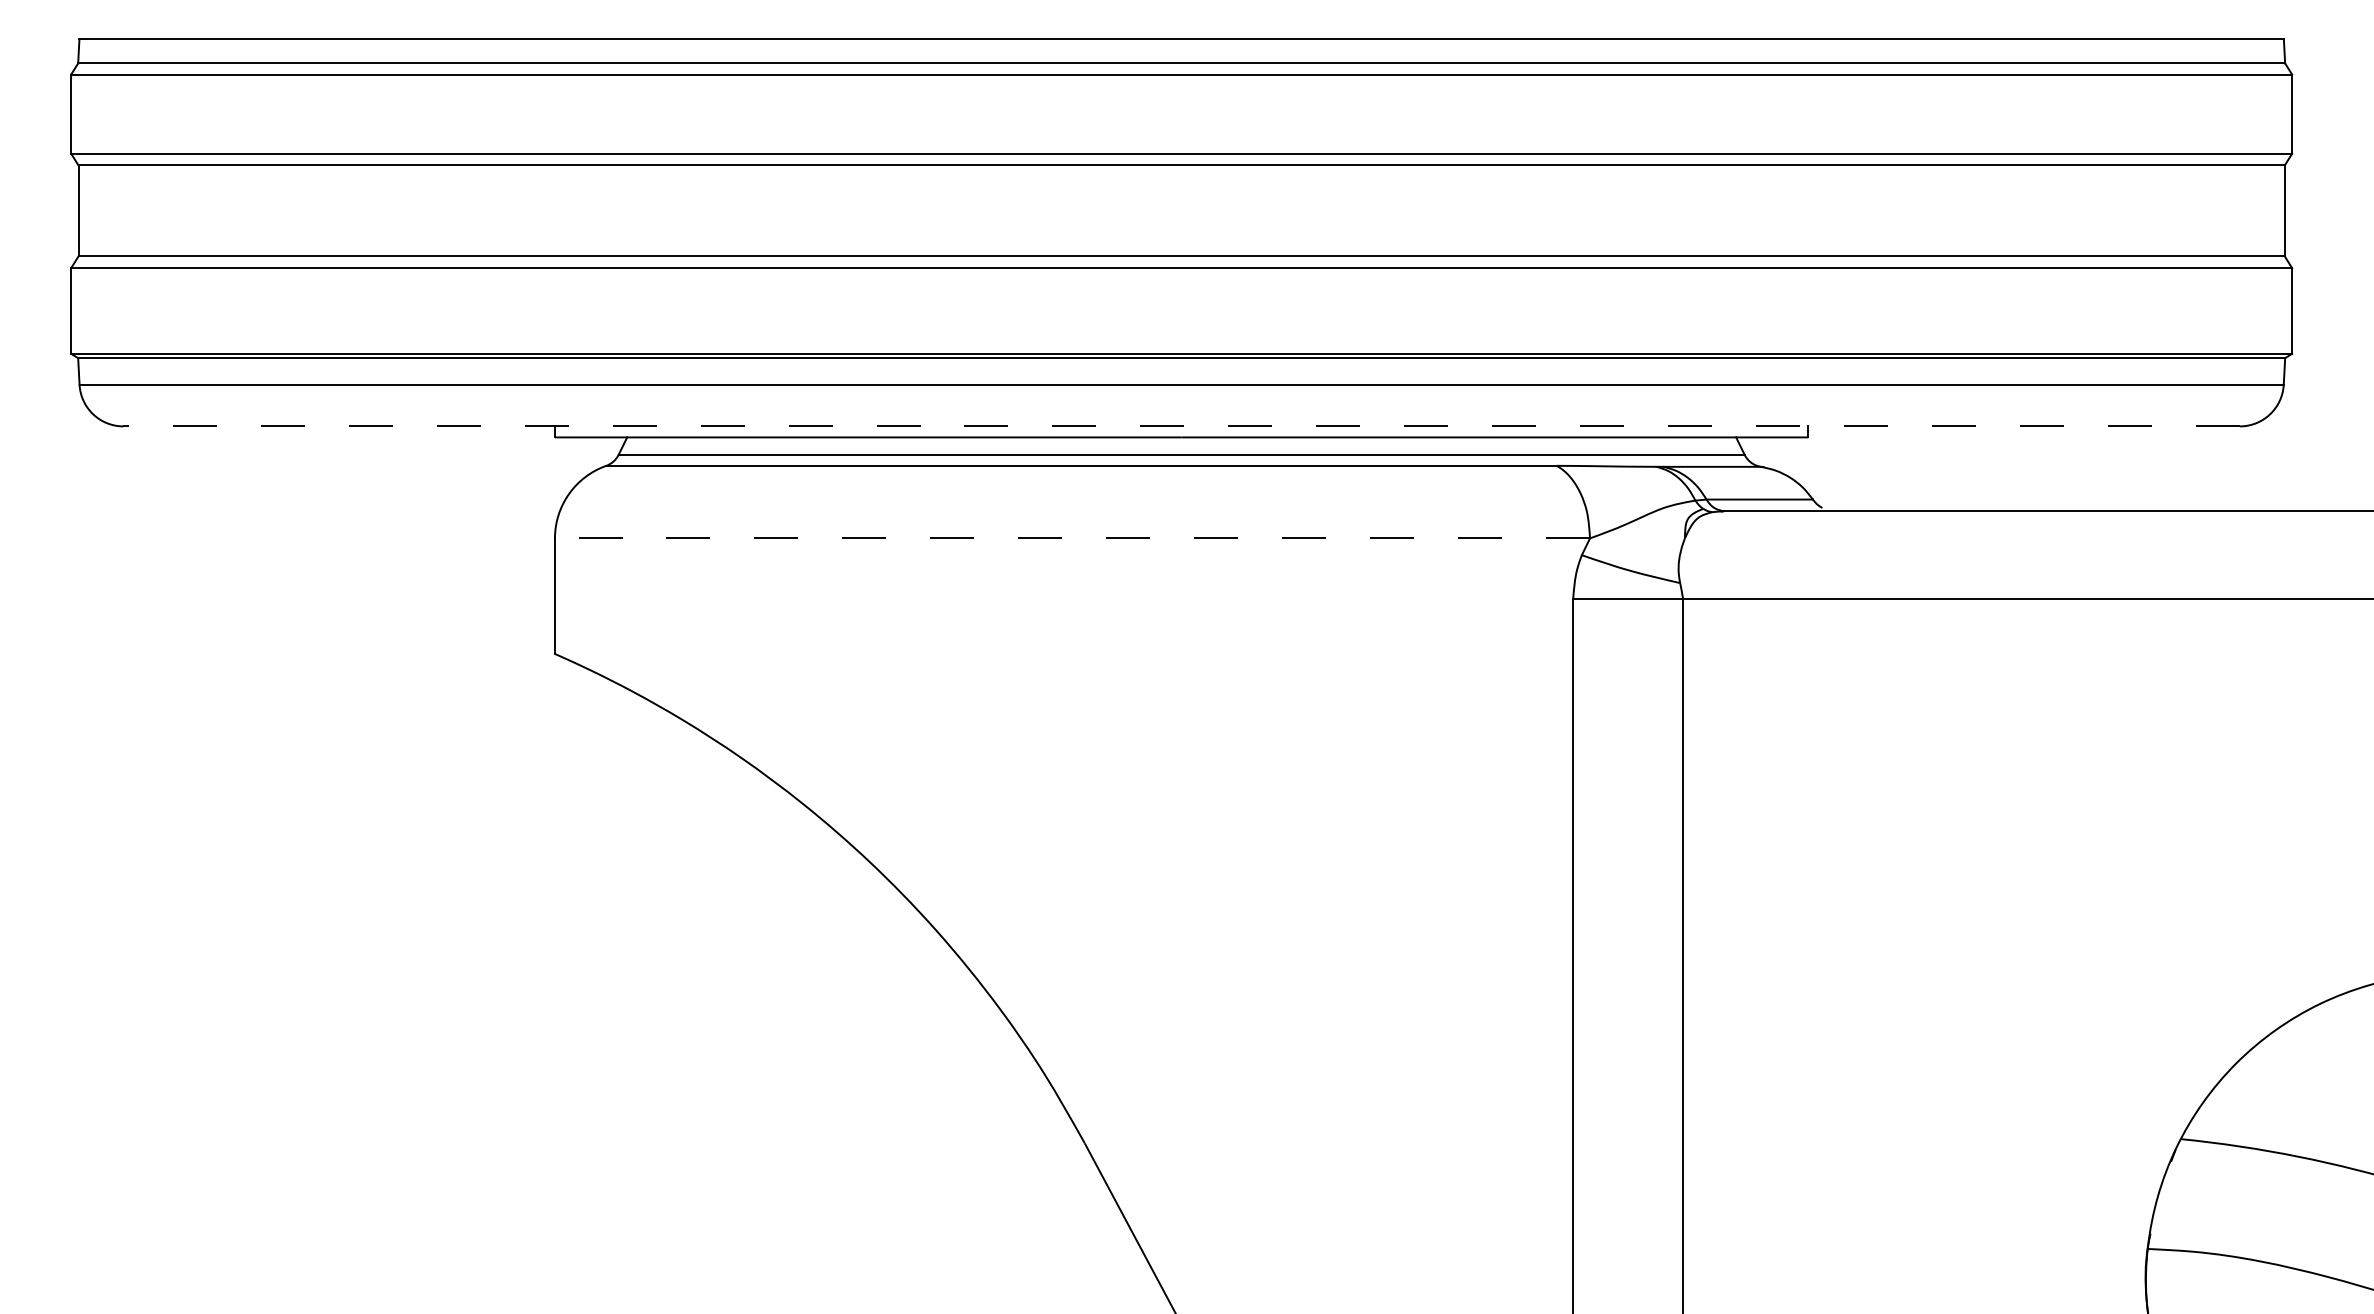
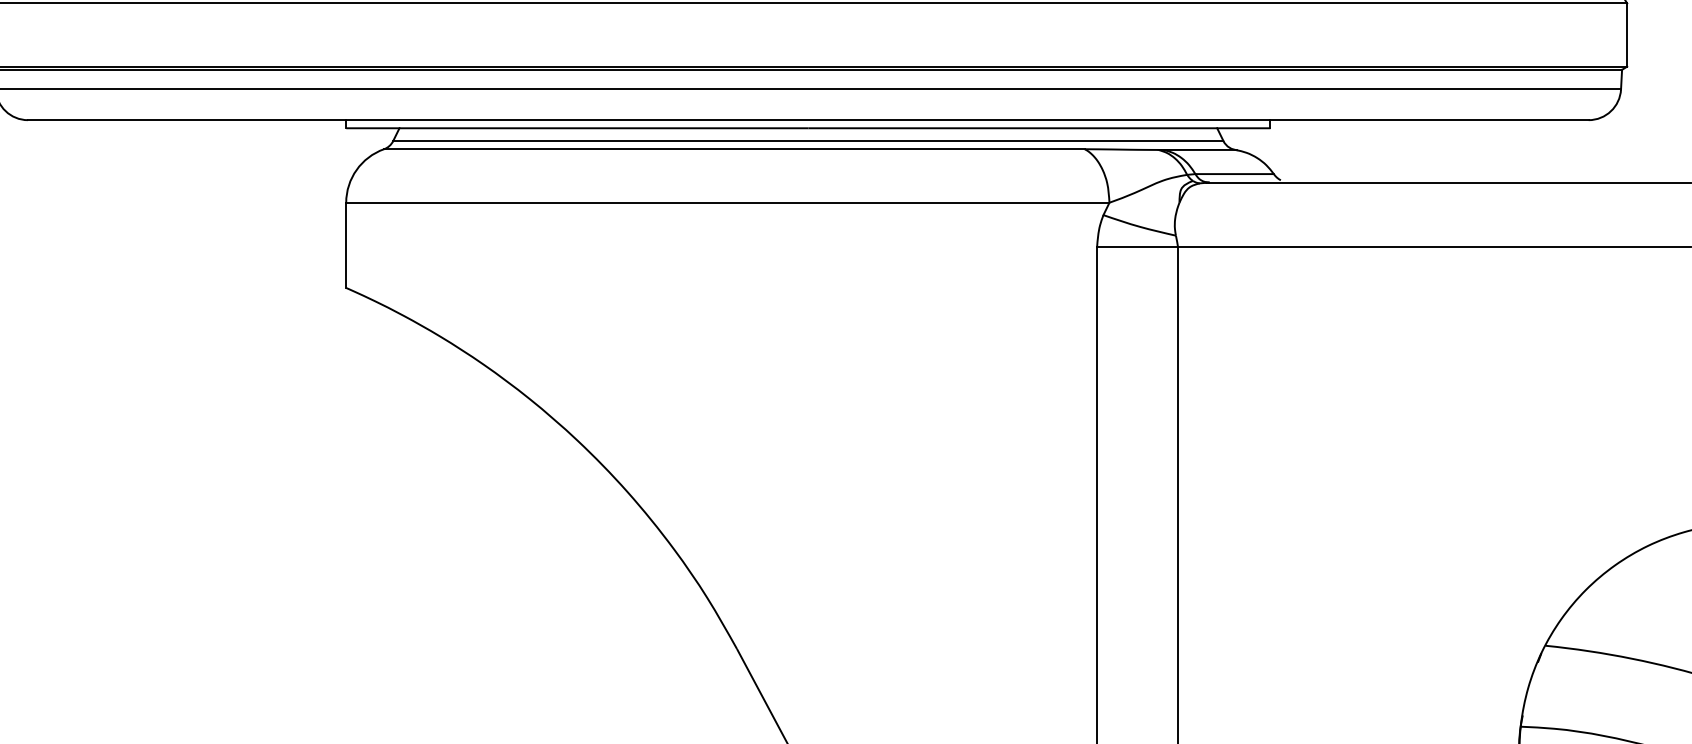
line: (1181, 426) -> (808, 120), dashed -> solid
line: (1072, 538) -> (727, 202), dashed -> solid

